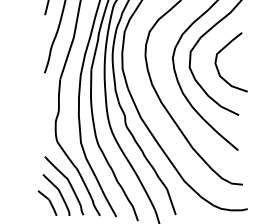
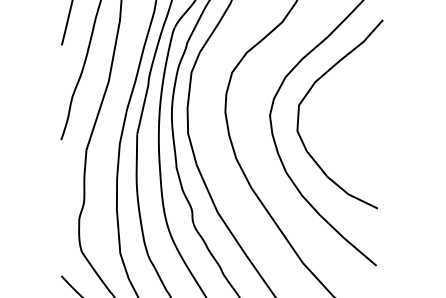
curve: (217, 65) -> (342, 127), removed

